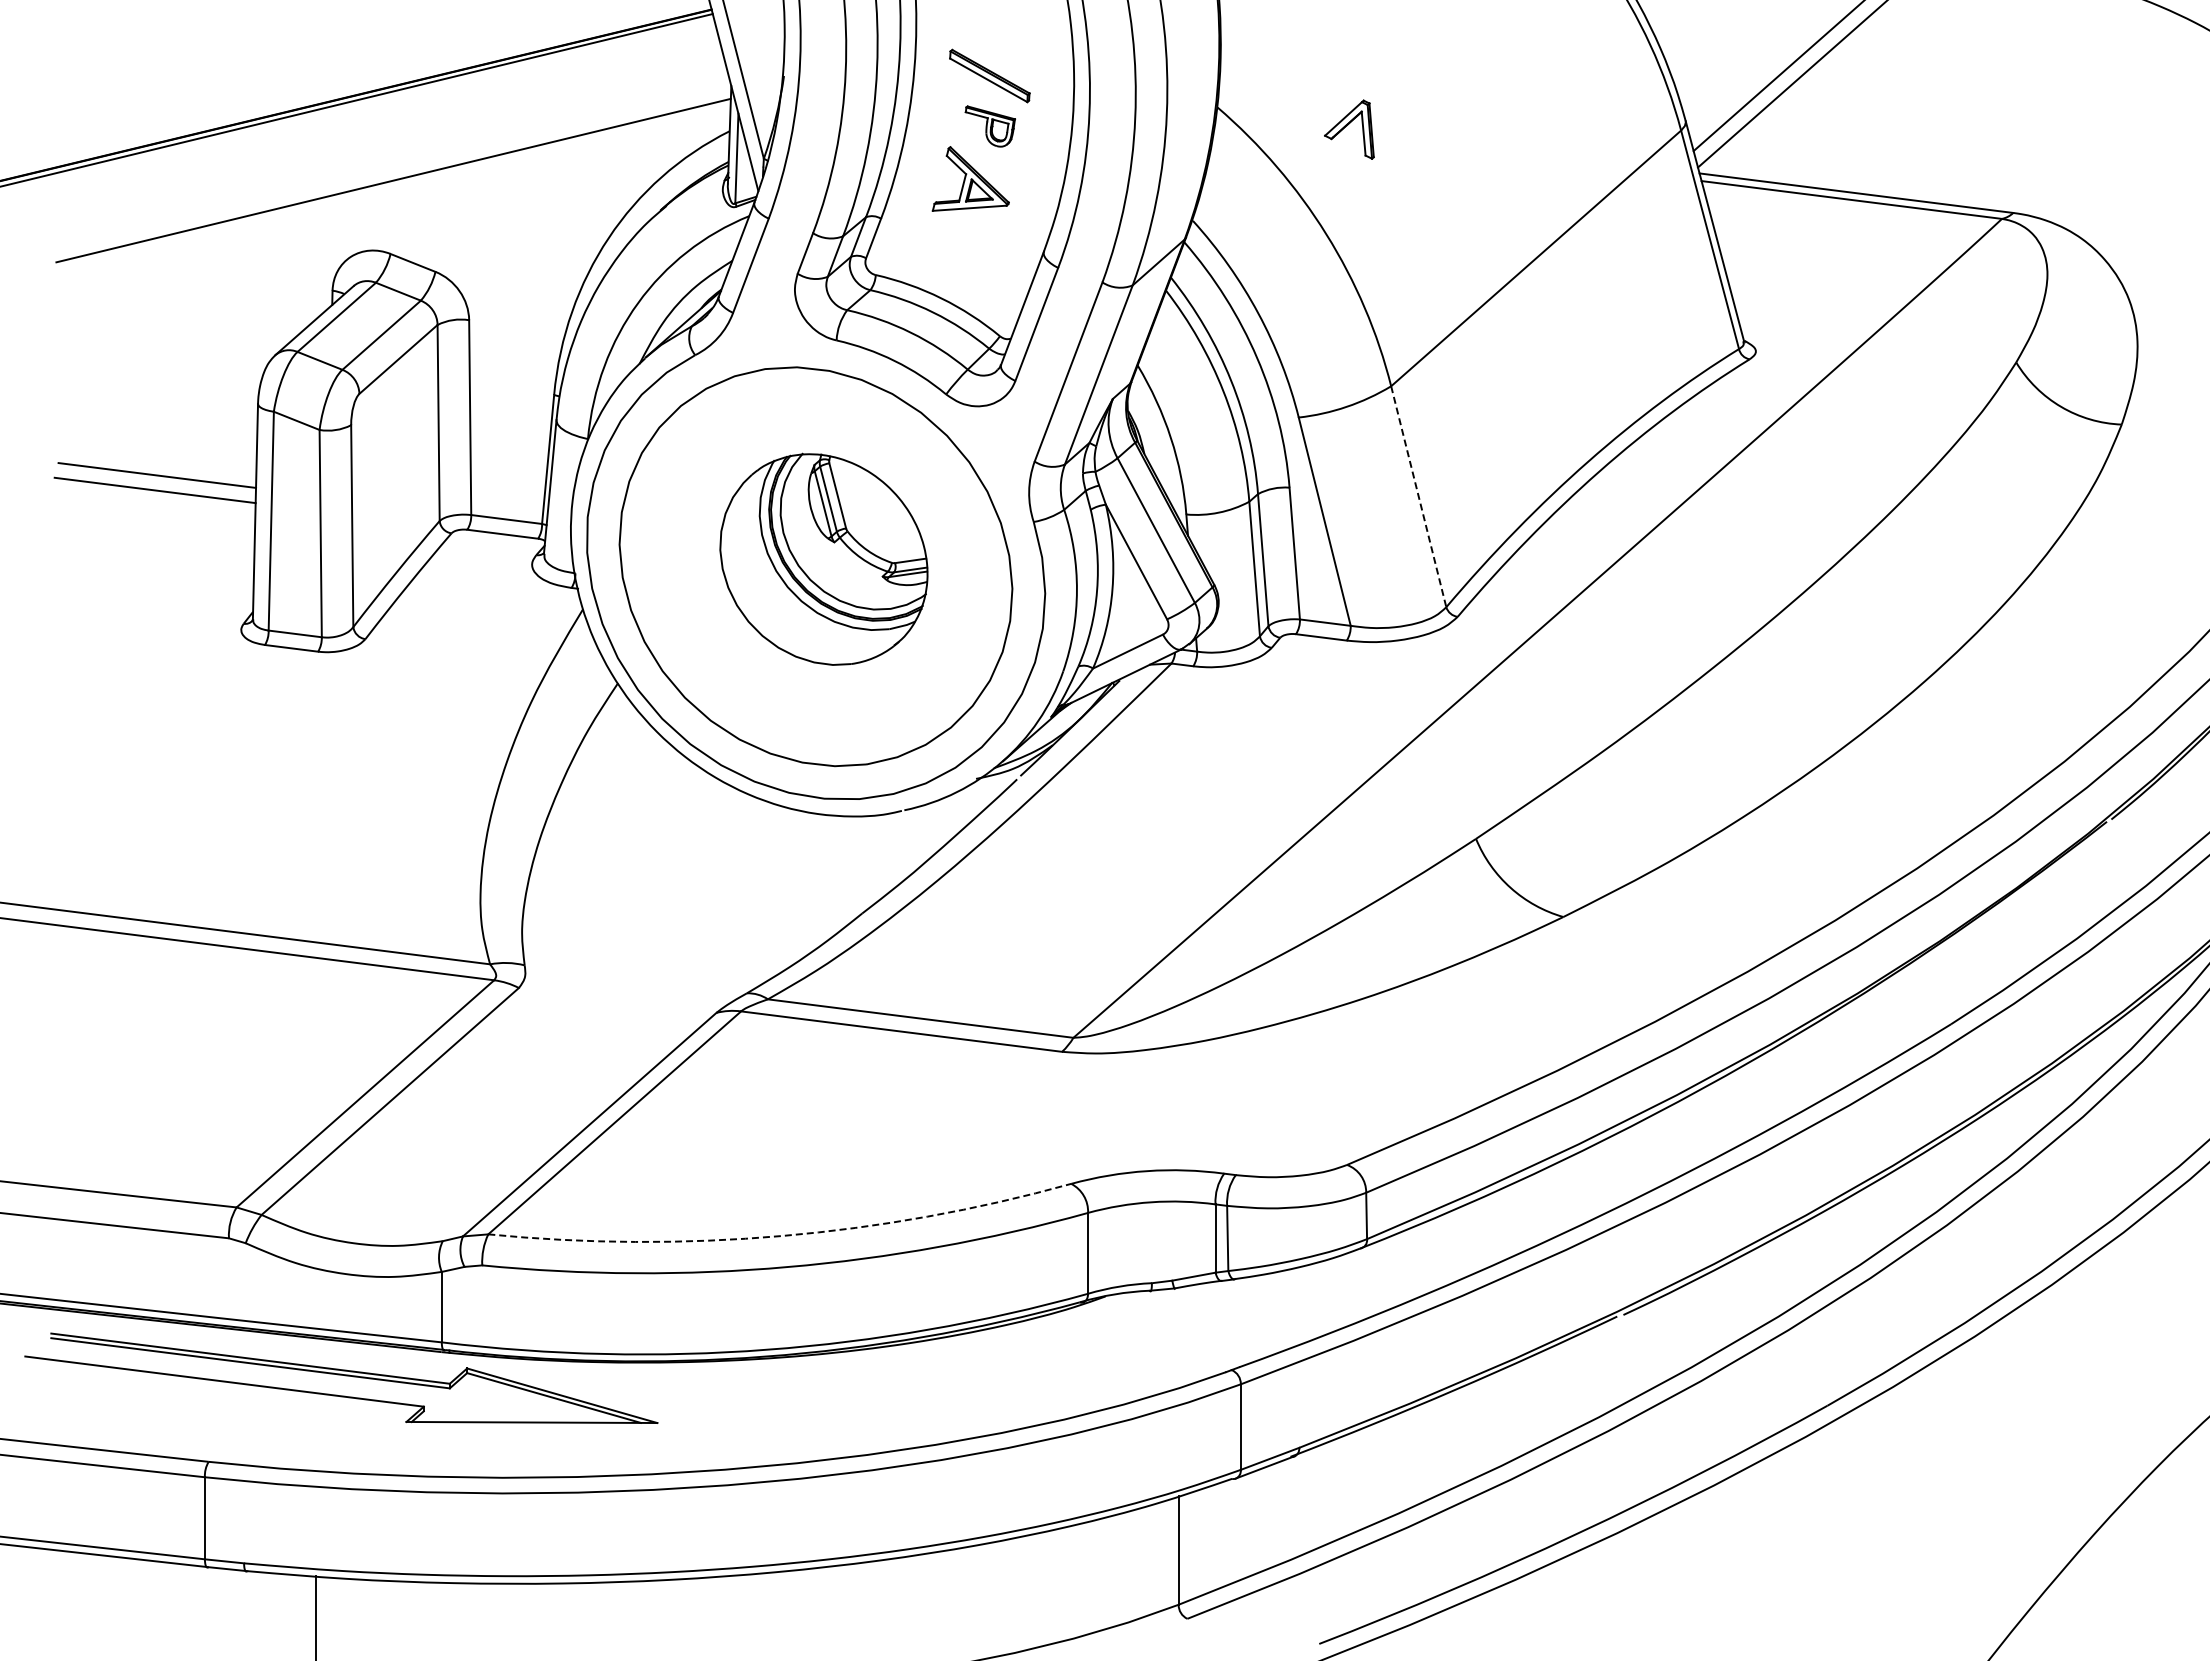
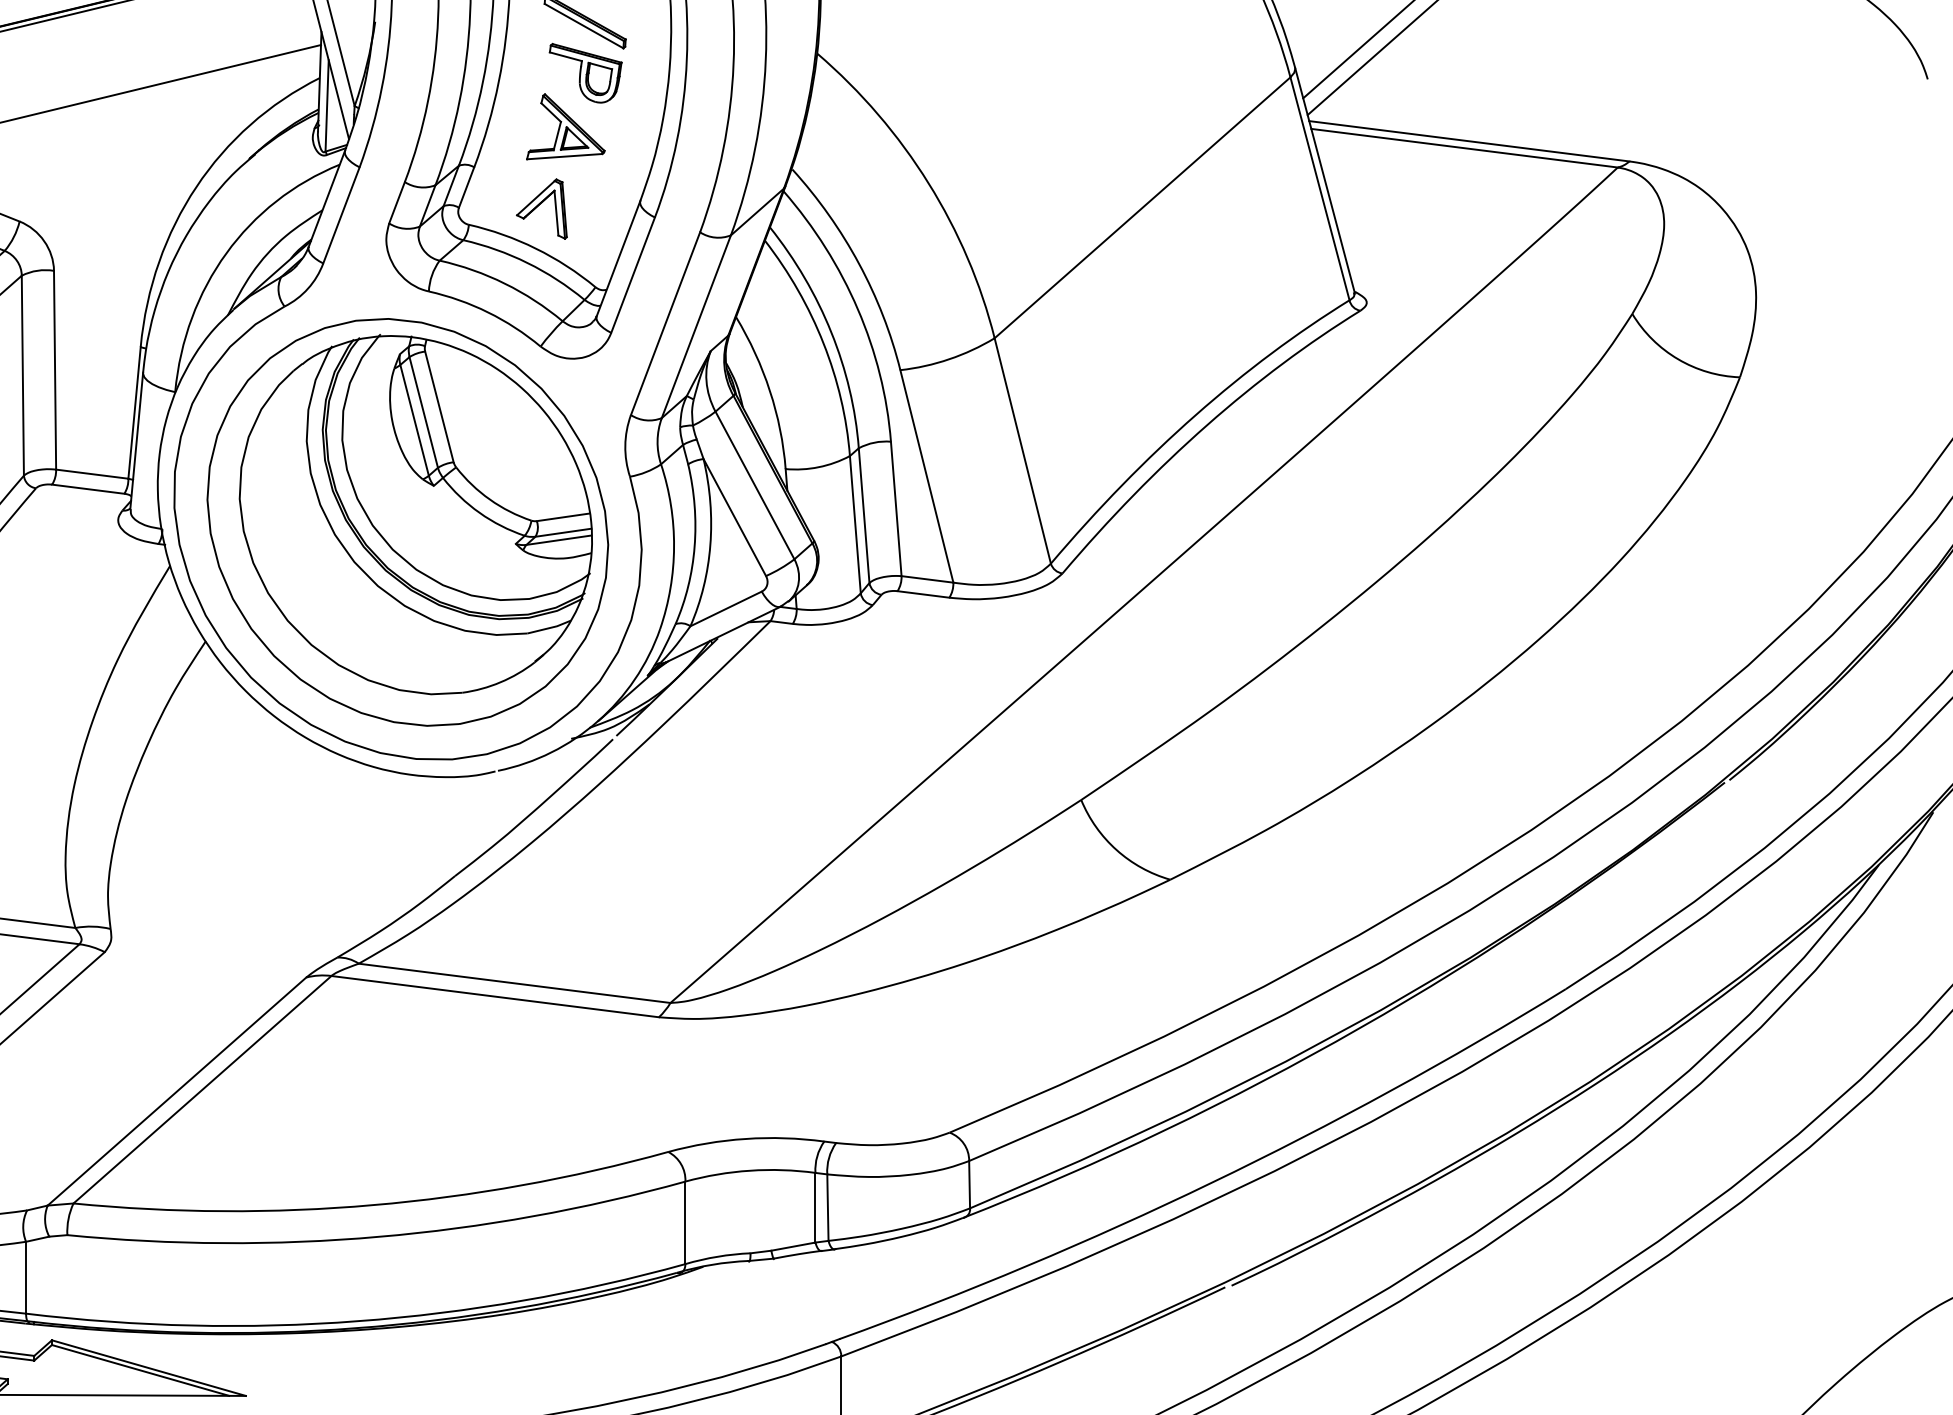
part: (990, 126) -> (585, 73), size x1.43
part: (1349, 129) -> (542, 208), moved
line: (1418, 496) -> (1022, 450), dashed -> solid
part: (823, 559) -> (415, 514), size x1.67
arc: (782, 1236) -> (373, 1205), dashed -> solid

